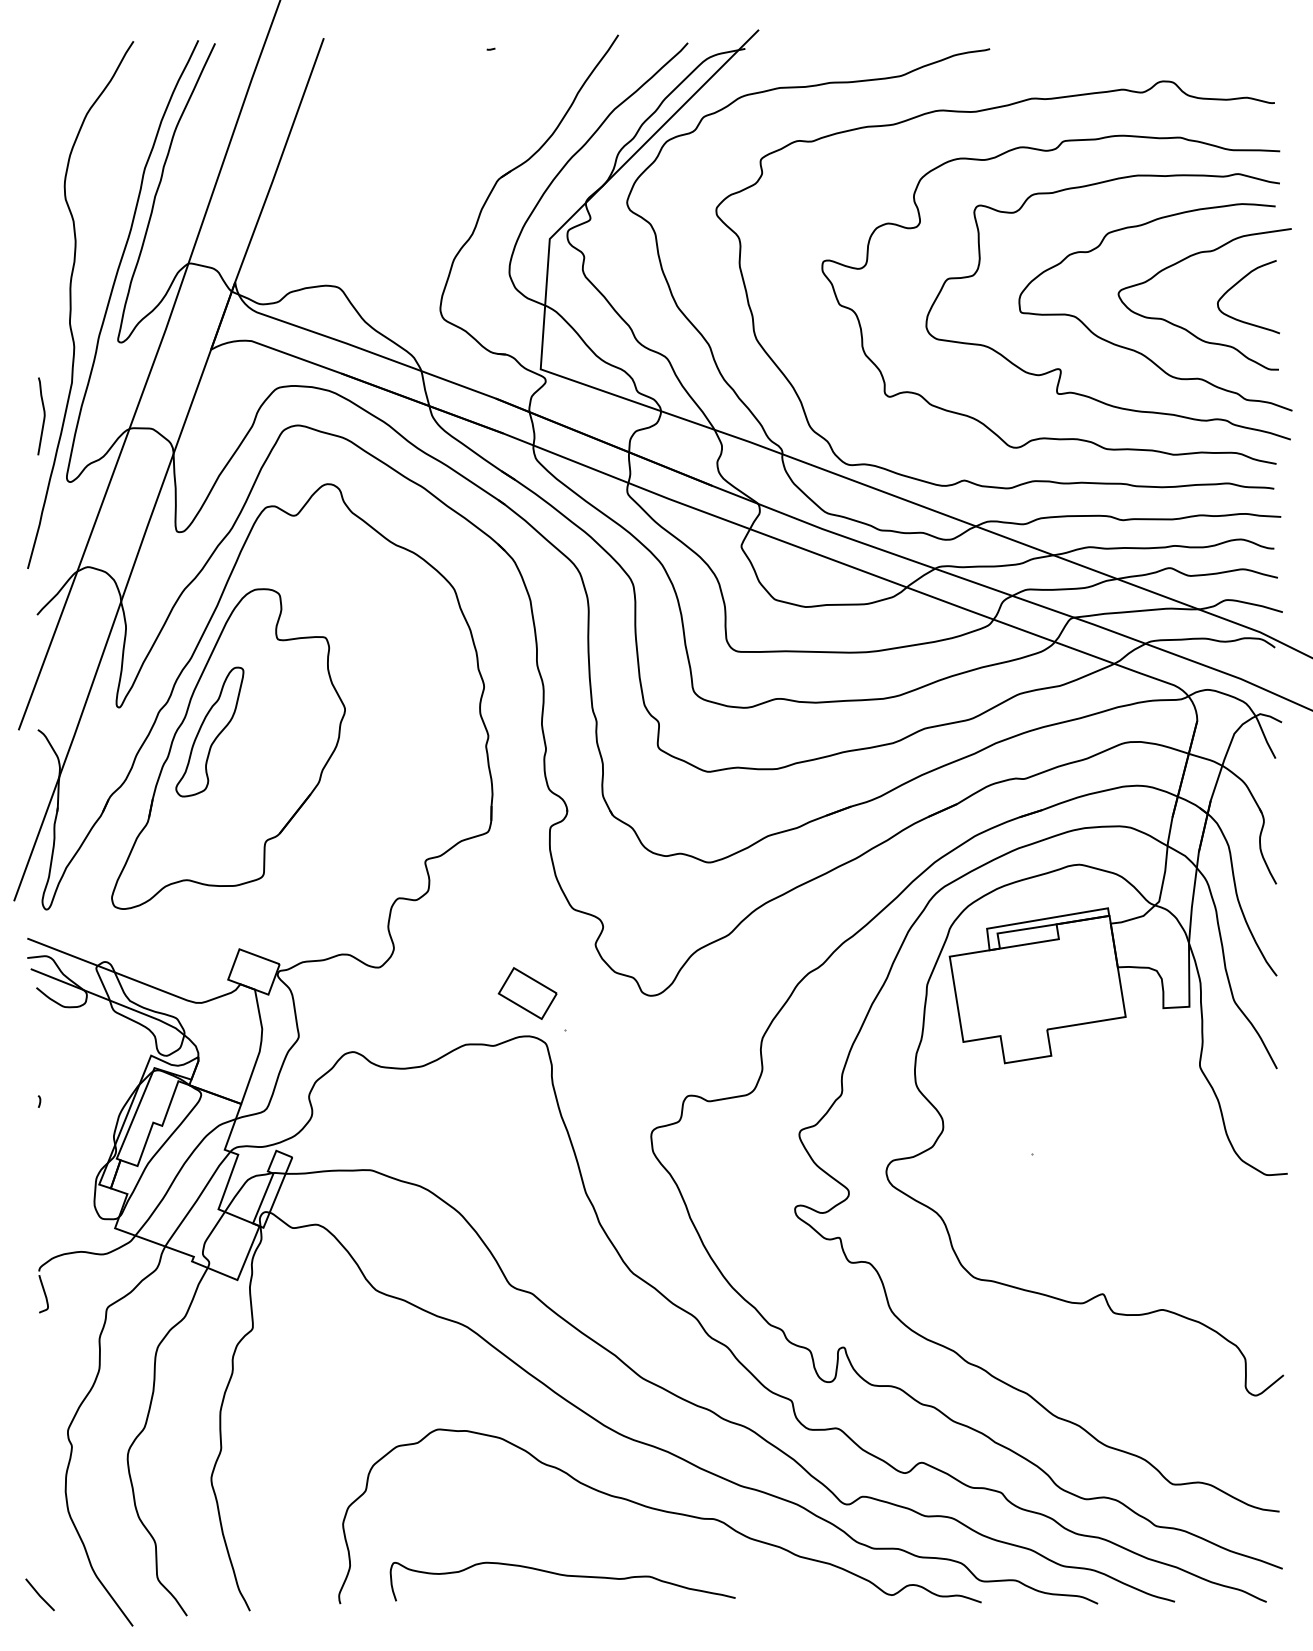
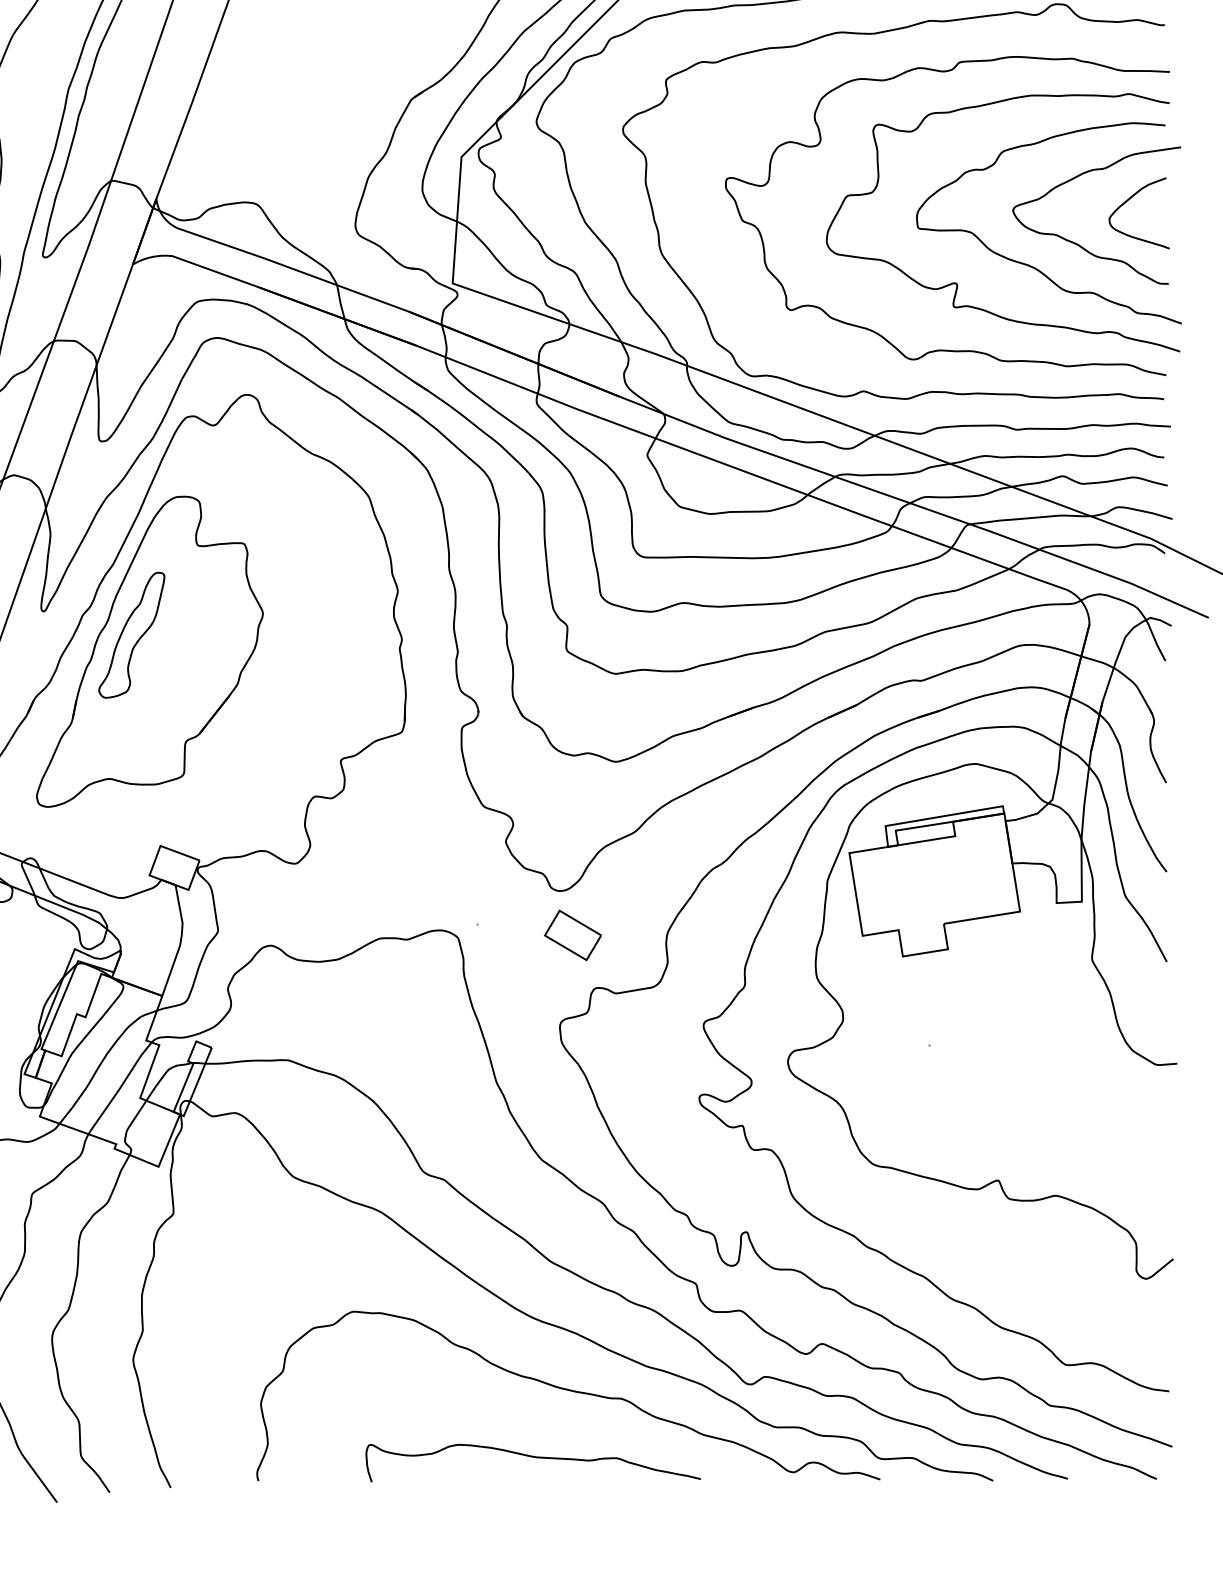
part: (527, 993) -> (572, 935), moved
curve: (564, 1576) -> (534, 1458), moved

